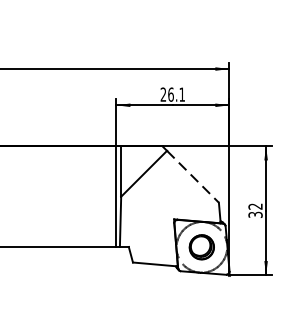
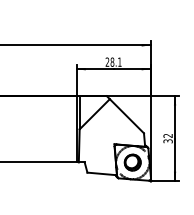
text: (171, 93) -> (112, 61), 26.1 -> 28.1
line: (193, 177) -> (127, 116), dashed -> solid

